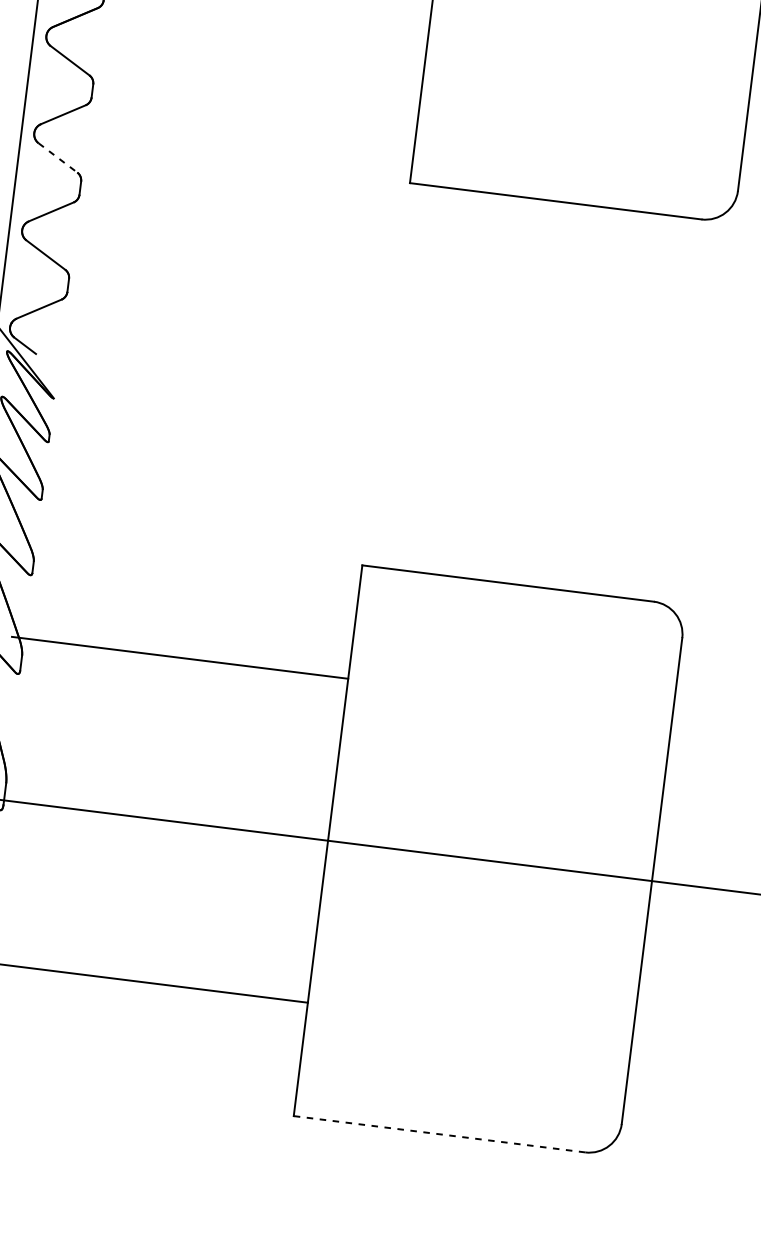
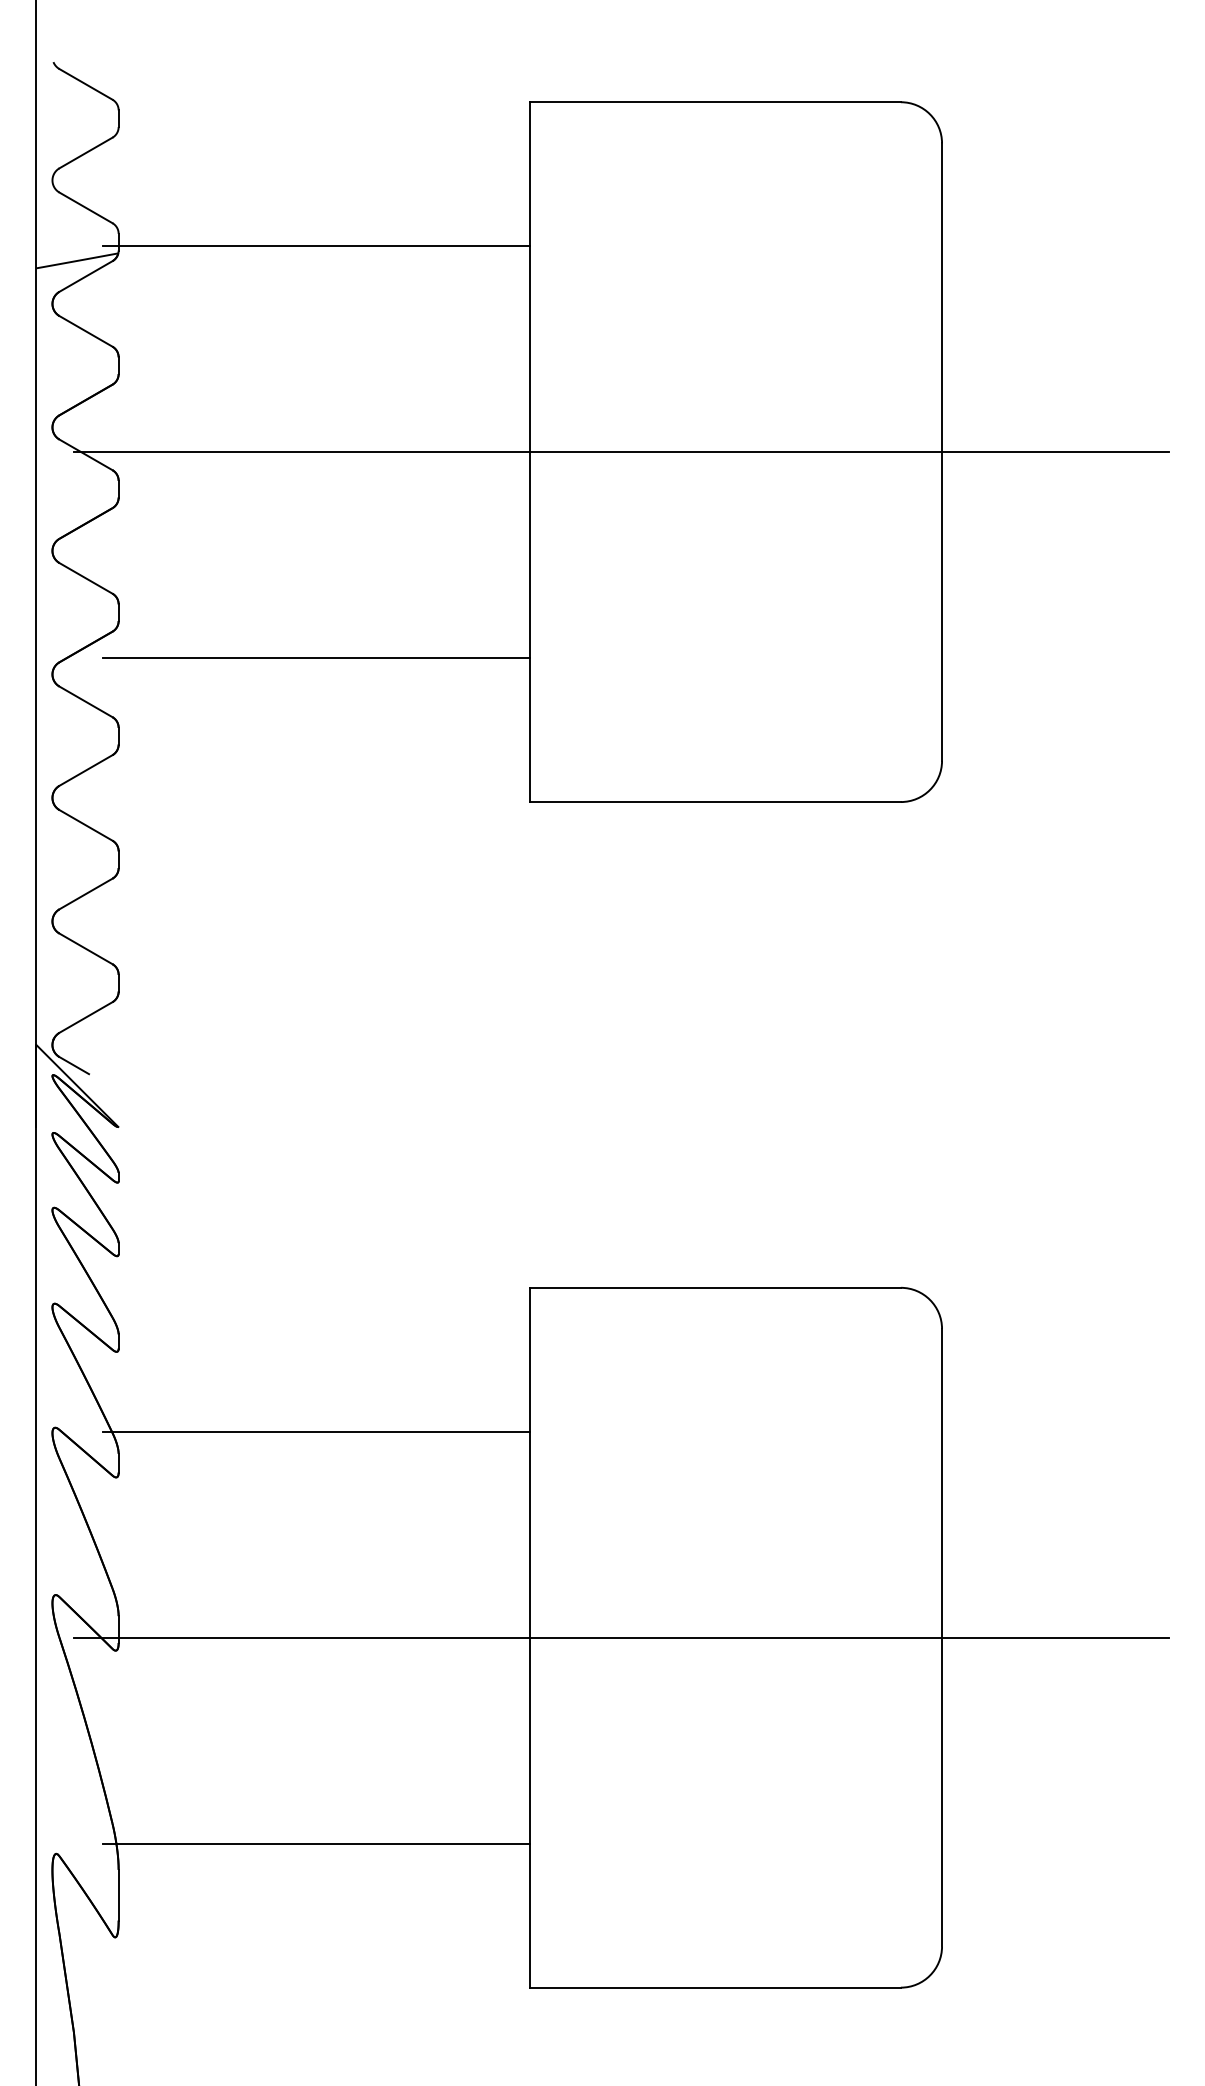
line: (255, 48) -> (316, 657), added
line: (57, 157) -> (85, 825), dashed -> solid
line: (440, 1134) -> (716, 1987), dashed -> solid

